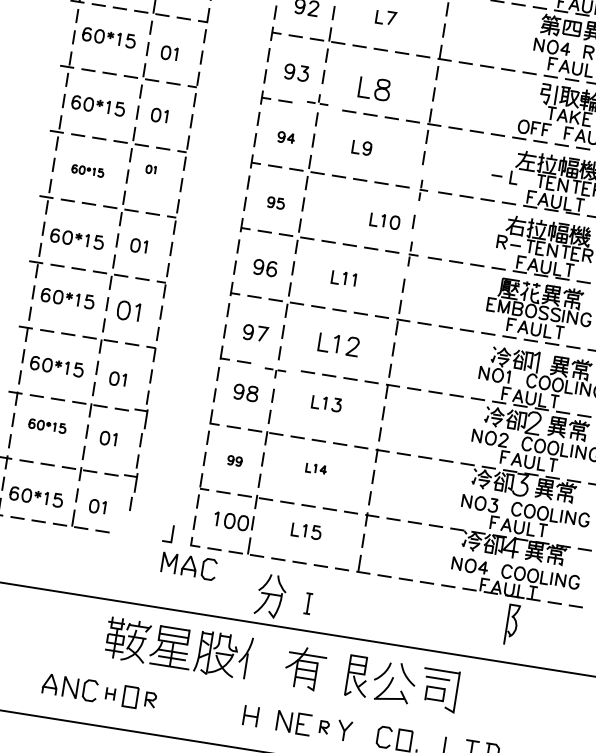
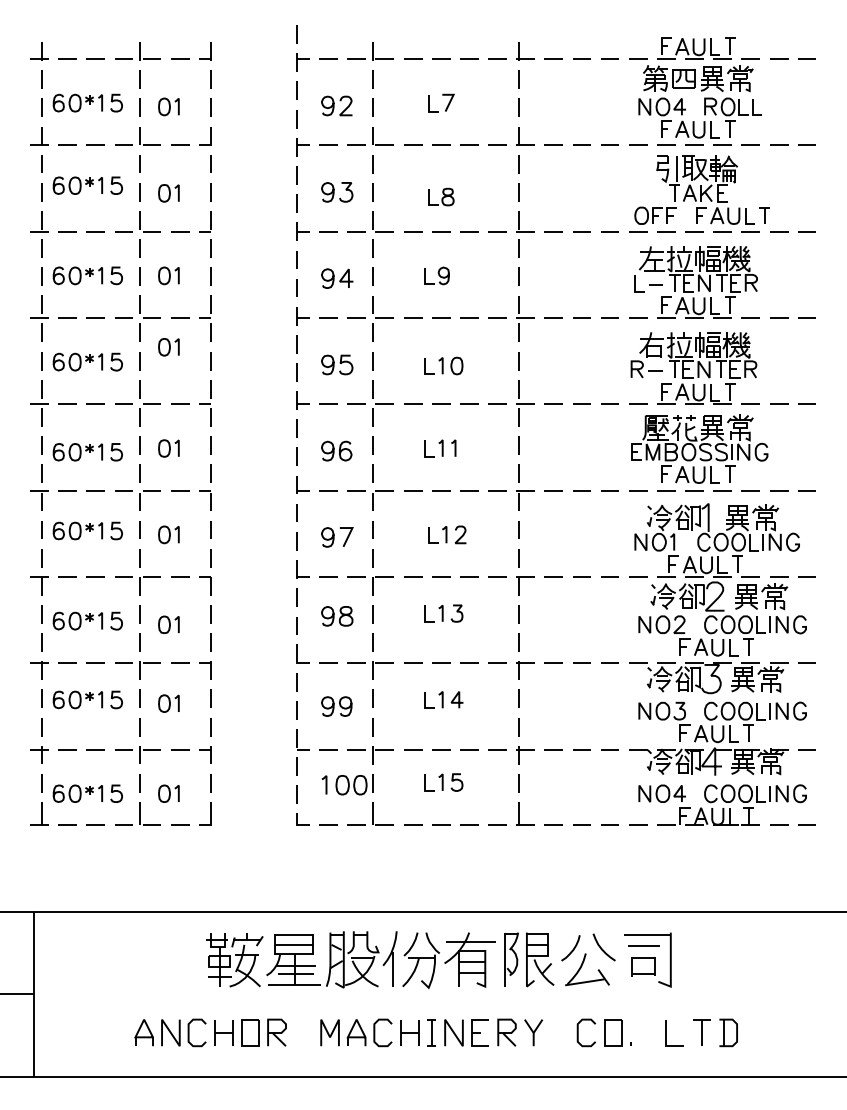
part: (374, 88) -> (441, 196), size x0.62
part: (318, 98) -> (370, 221), size x1.67
part: (286, 137) -> (337, 278), size x1.43
part: (150, 169) -> (168, 347), size x1.67
part: (87, 170) -> (87, 361), size x1.67
line: (496, 175) -> (655, 284), moved
part: (423, 190) -> (525, 318), size x1.67
part: (276, 202) -> (337, 364), size x1.43
part: (384, 220) -> (443, 365), moved
part: (413, 254) -> (525, 403), size x1.43
part: (128, 310) -> (168, 534), size x0.71
part: (339, 344) -> (447, 534), size x0.71
part: (274, 373) -> (370, 585), size x1.67
part: (140, 418) -> (205, 670), size x0.71
part: (47, 425) -> (87, 699), size x1.43
part: (234, 460) -> (336, 706), size x1.67
part: (316, 468) -> (443, 699), size x1.43
part: (129, 481) -> (205, 754), size x0.71
line: (171, 533) -> (210, 813), moved
part: (189, 565) -> (356, 1032), moved
part: (270, 595) -> (420, 960), moved
part: (308, 603) -> (431, 1032), moved
part: (512, 624) -> (511, 959), moved
part: (110, 693) -> (223, 1032), size x1.67
part: (150, 699) -> (276, 1032), size x1.43
part: (324, 727) -> (506, 1032), size x1.67

